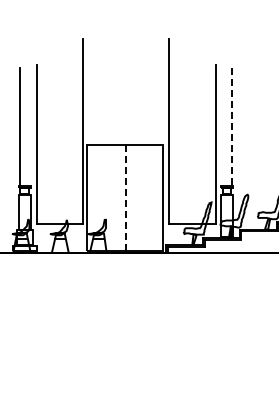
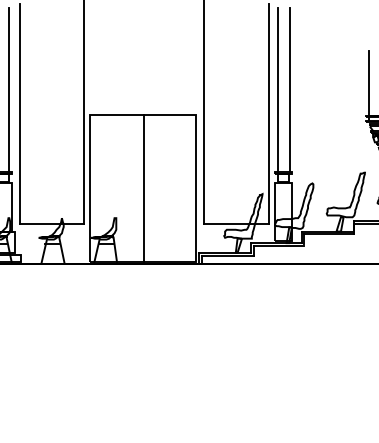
line: (28, 126) -> (8, 88), added
line: (222, 126) -> (277, 88), added
line: (231, 127) -> (290, 90), dashed -> solid
line: (125, 198) -> (143, 188), dashed -> solid

